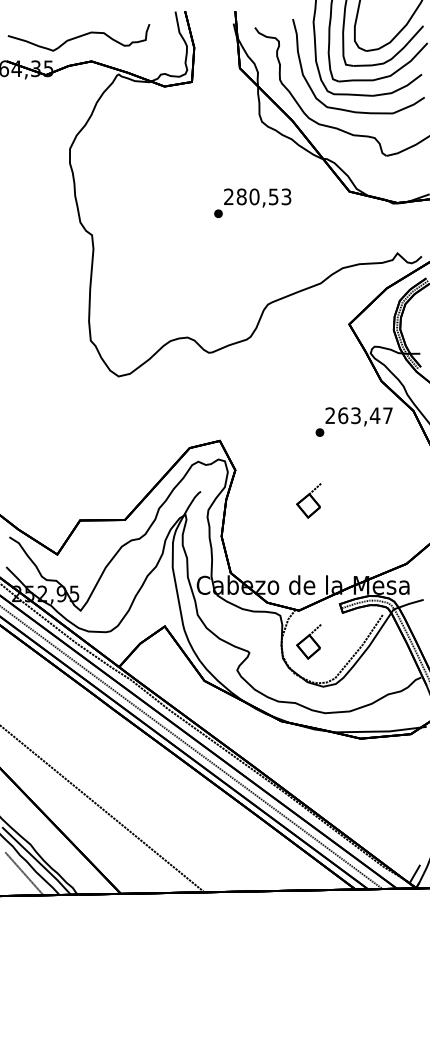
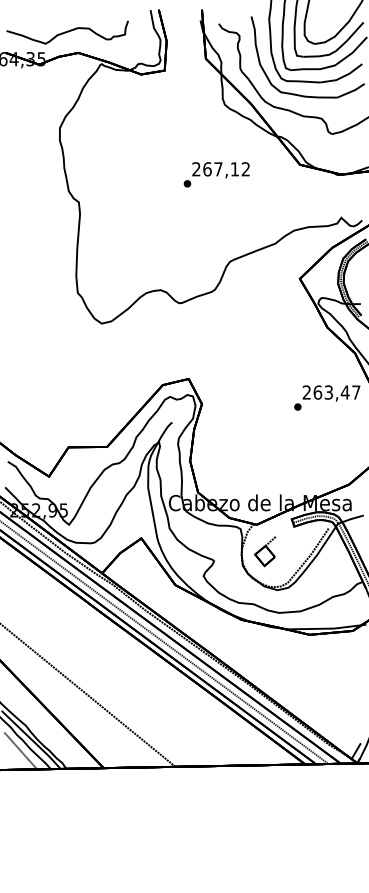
text: (263, 196) -> (226, 168), 280,53 -> 267,12
text: (353, 421) -> (326, 397), moved
part: (308, 500) -> (264, 430), removed

